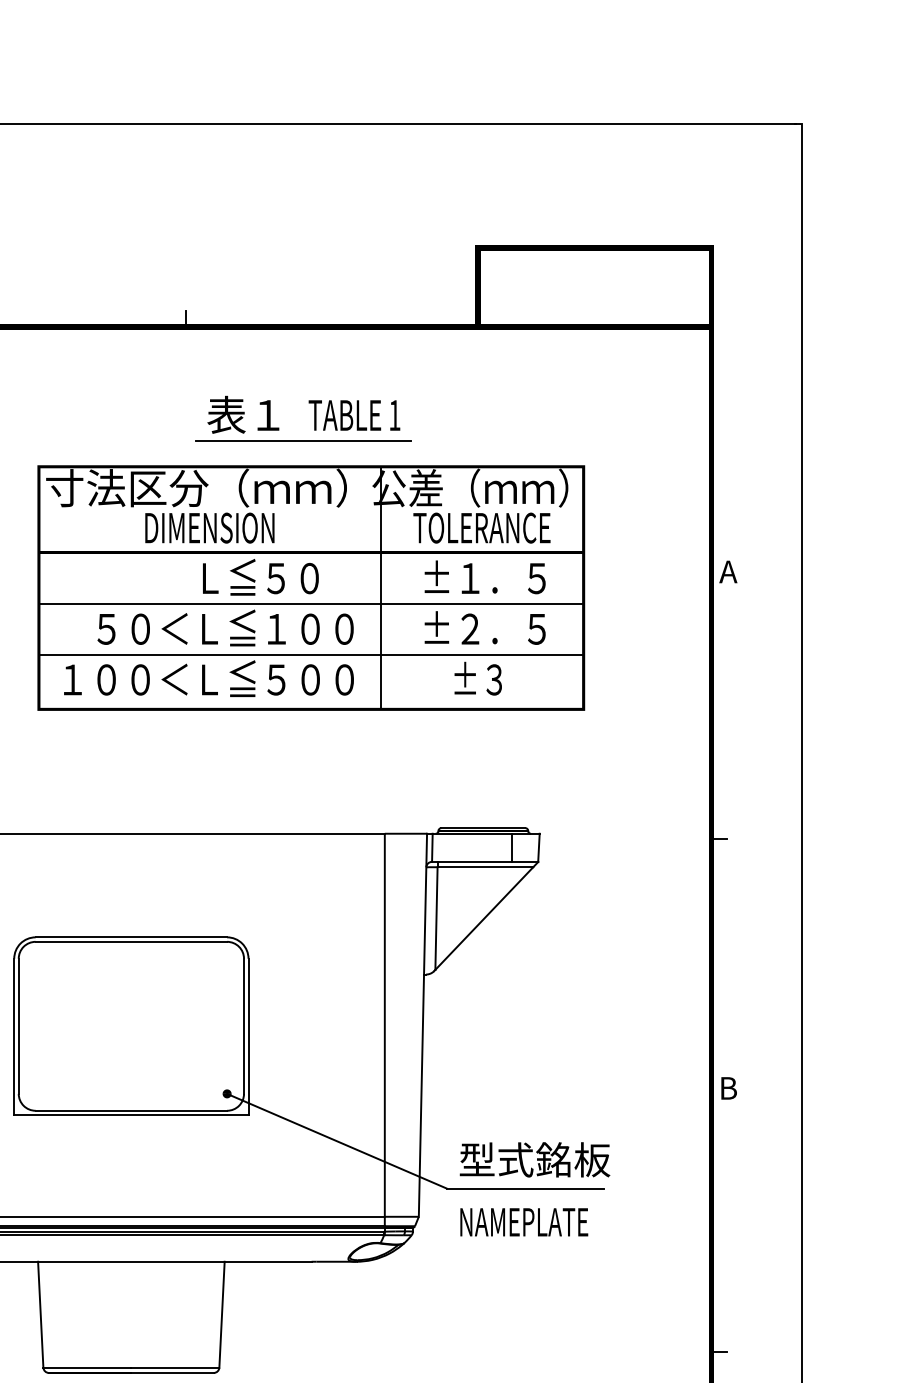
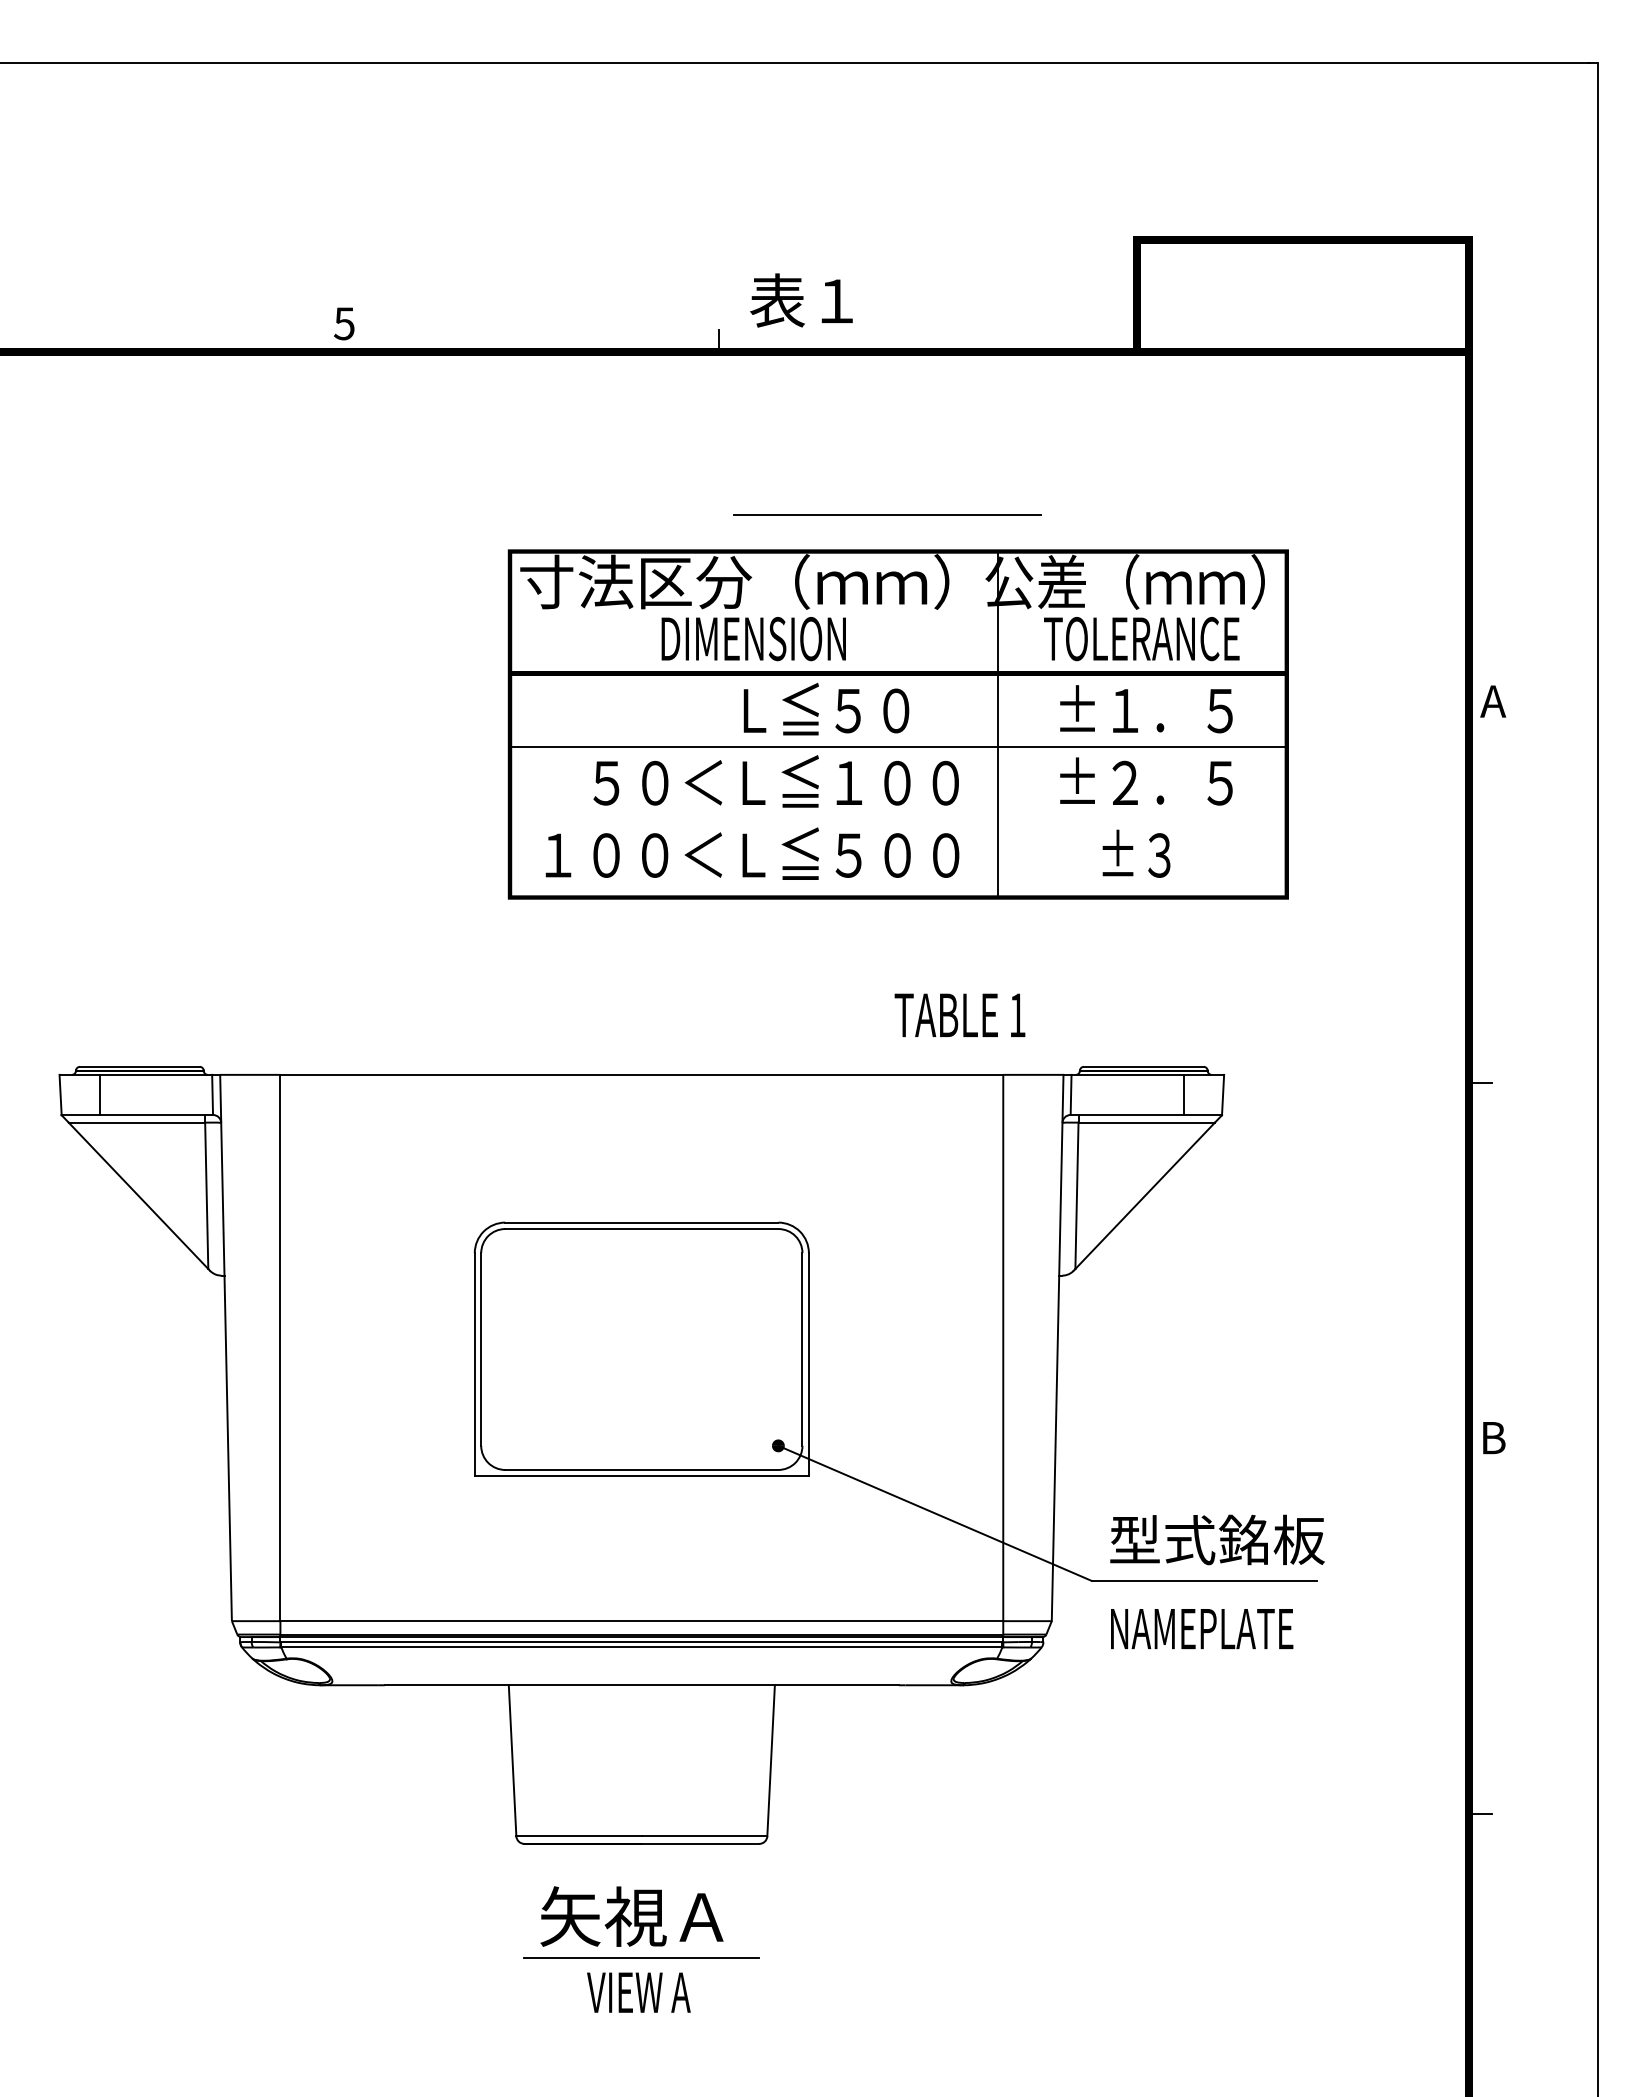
text: (243, 414) -> (801, 300), moved
text: (354, 414) -> (959, 1014), moved
line: (311, 654) -> (898, 819), removed

